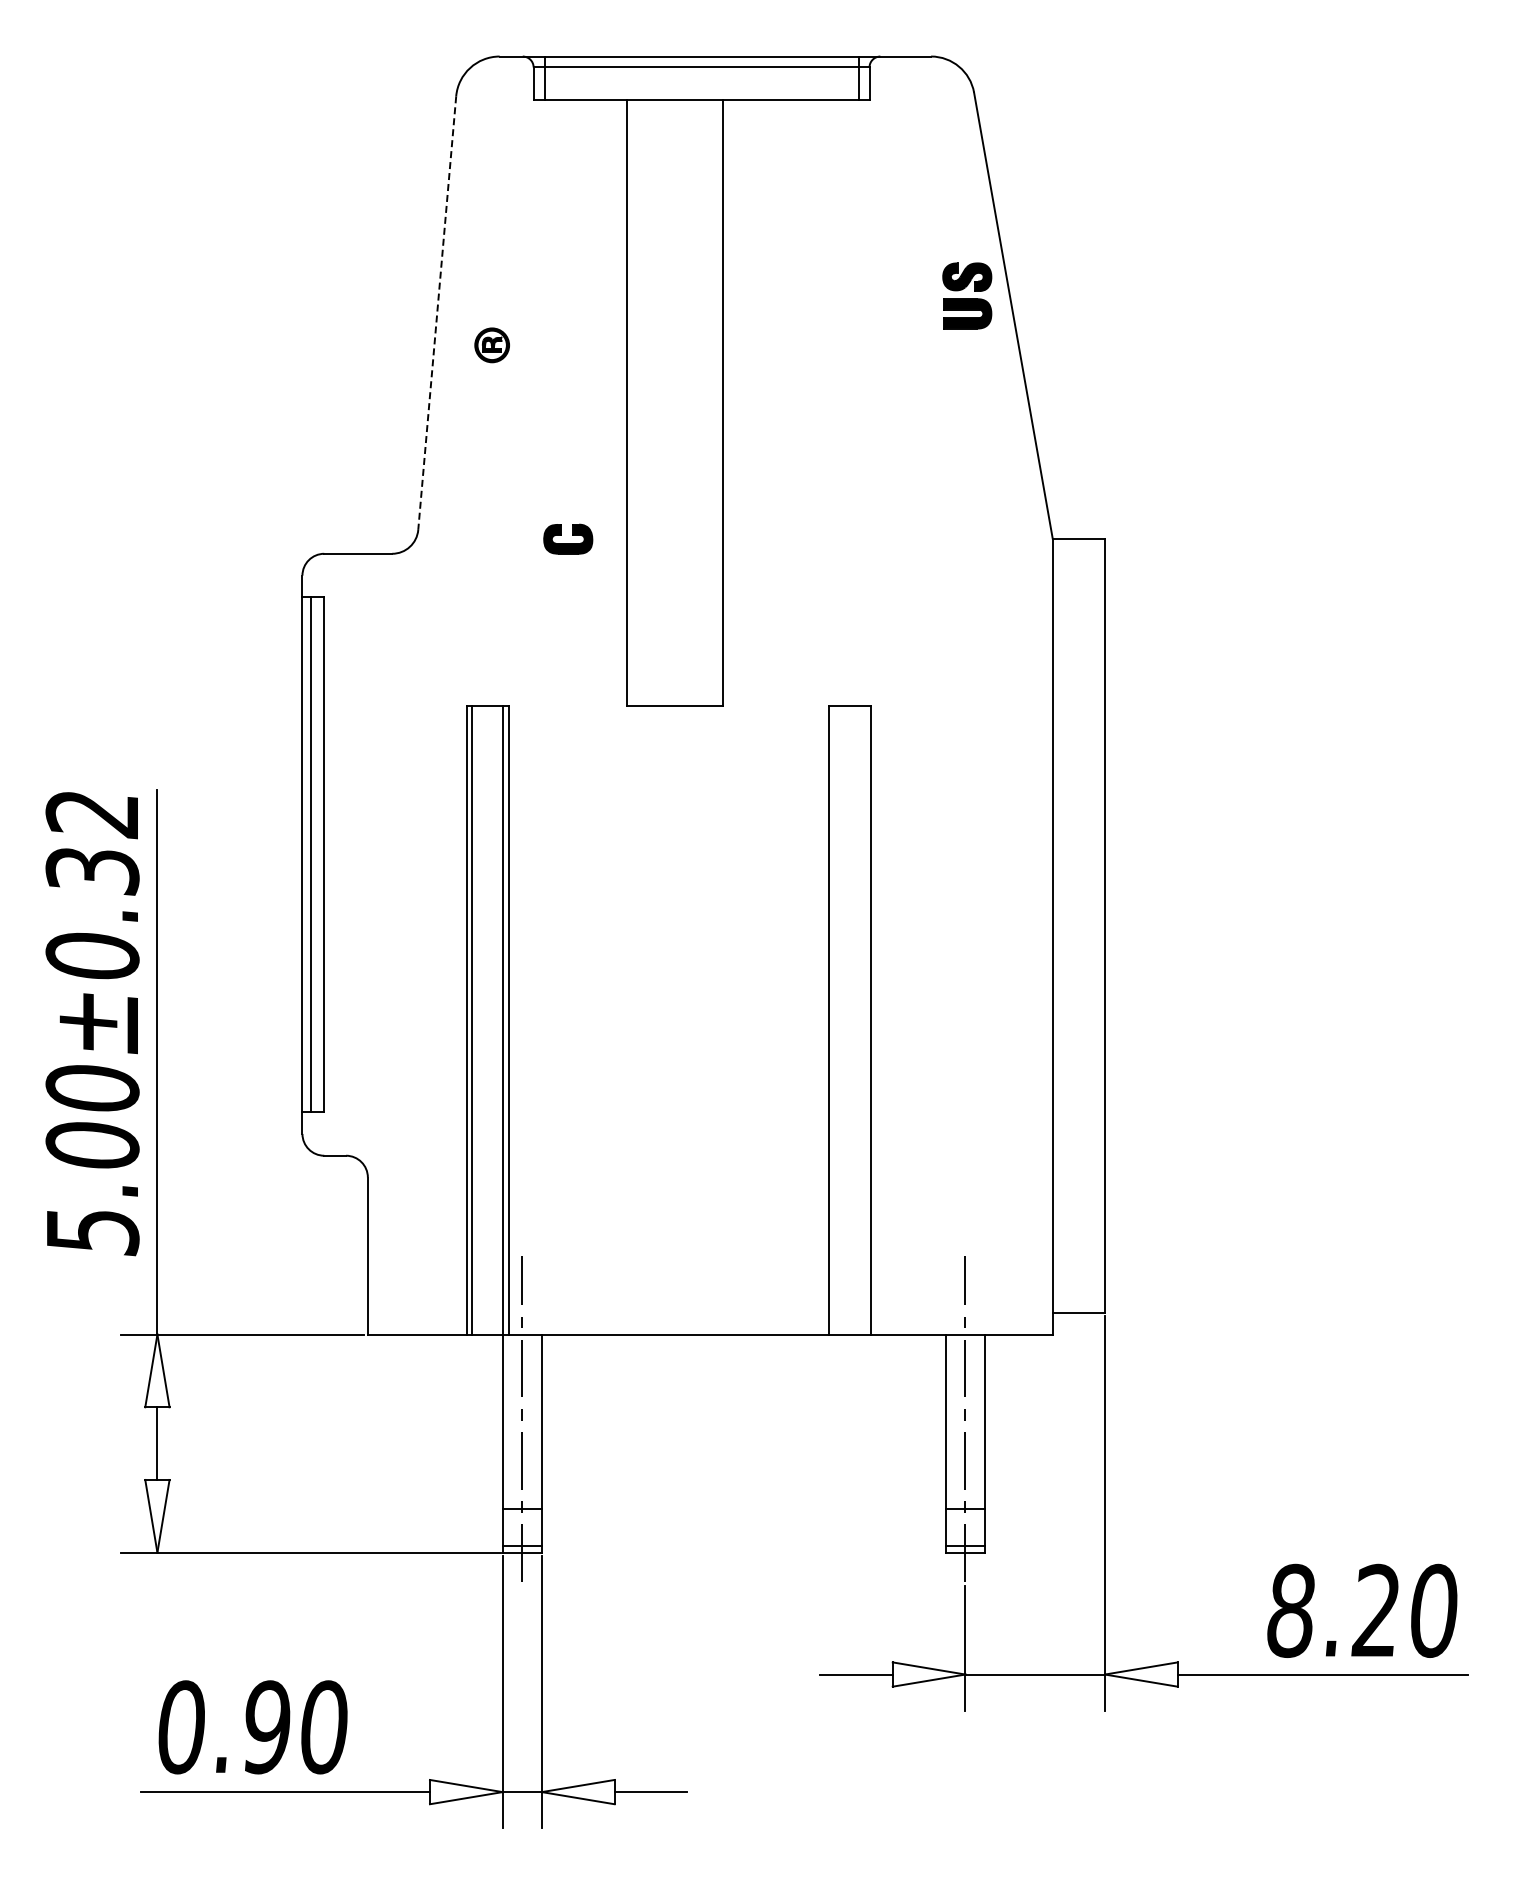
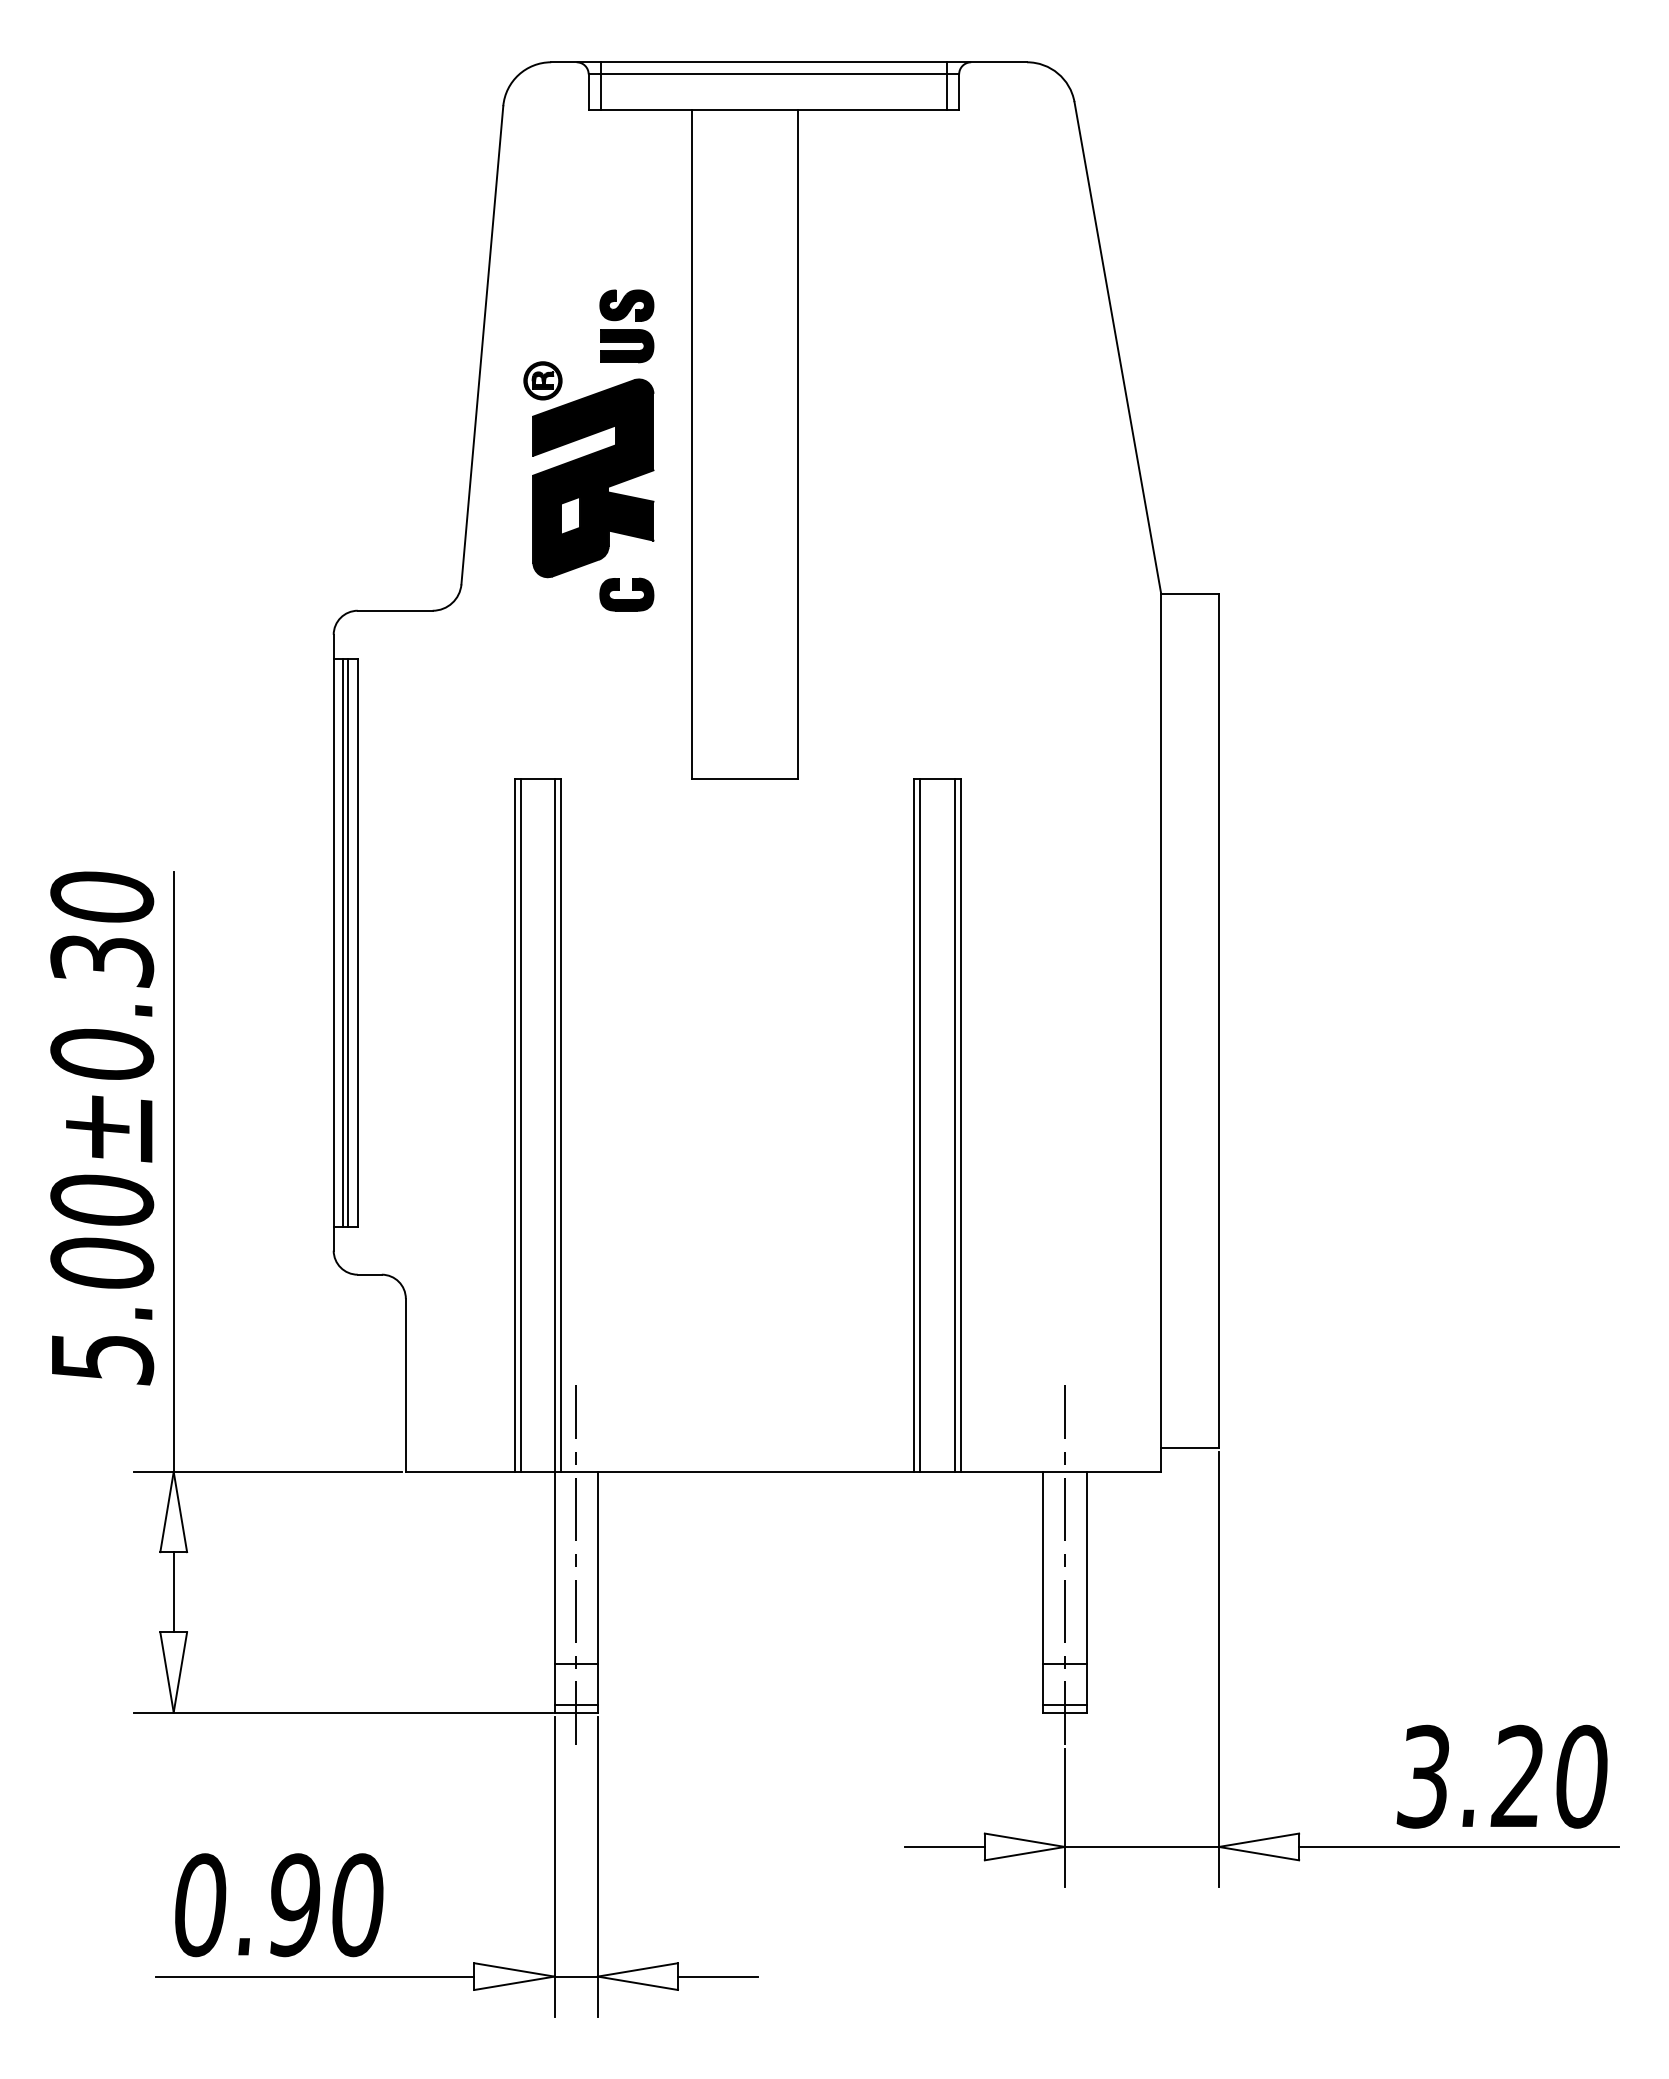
part: (967, 295) -> (627, 325), moved
line: (437, 313) -> (482, 345), dashed -> solid
part: (537, 433) -> (592, 478), added
text: (92, 814) -> (102, 898), 5.00±0.32 -> 5.00±0.30
line: (315, 854) -> (348, 942), added
line: (834, 1020) -> (920, 1125), added
line: (865, 1020) -> (954, 1125), added
text: (1290, 1610) -> (1423, 1776), 8.20 -> 3.20

